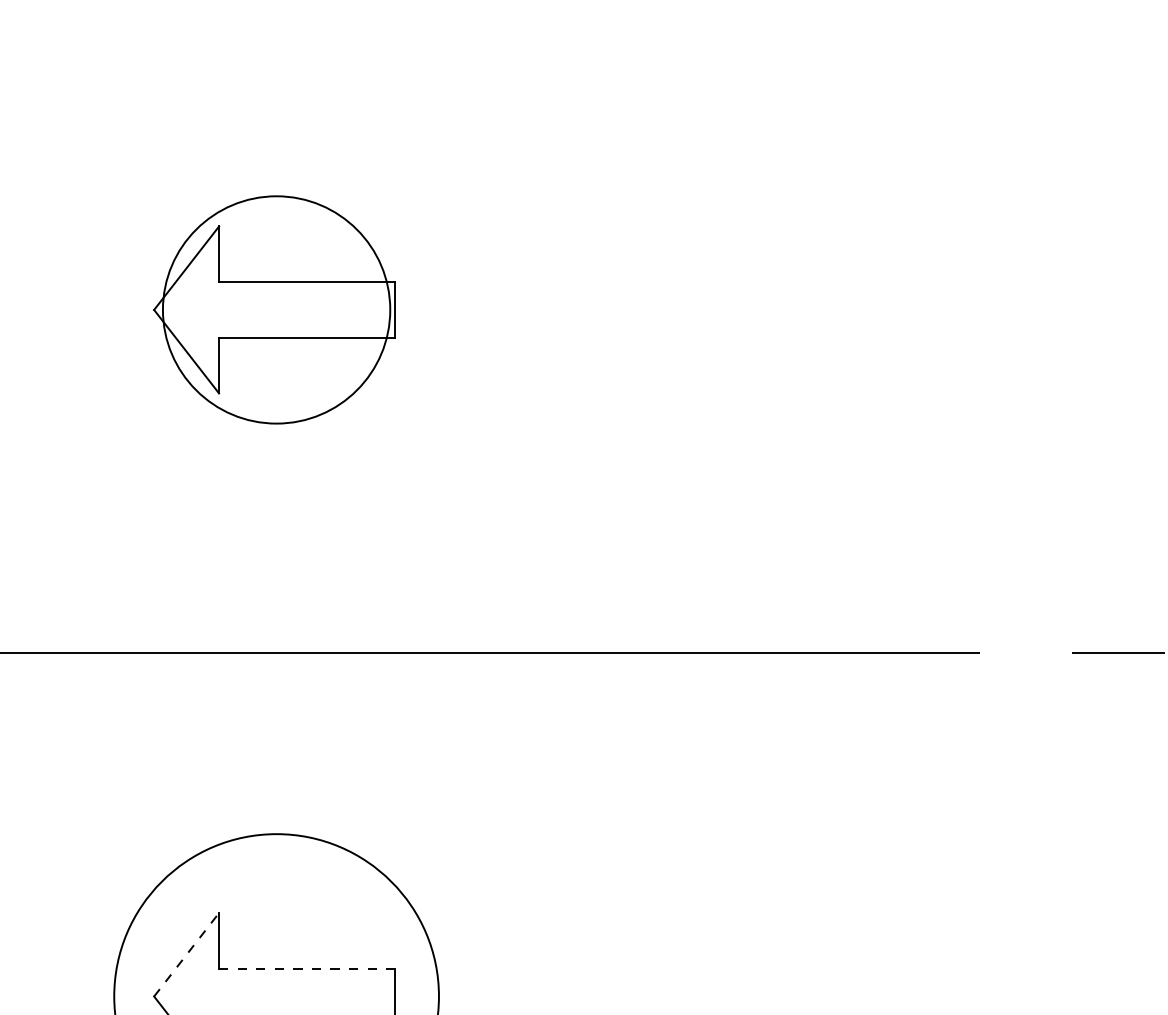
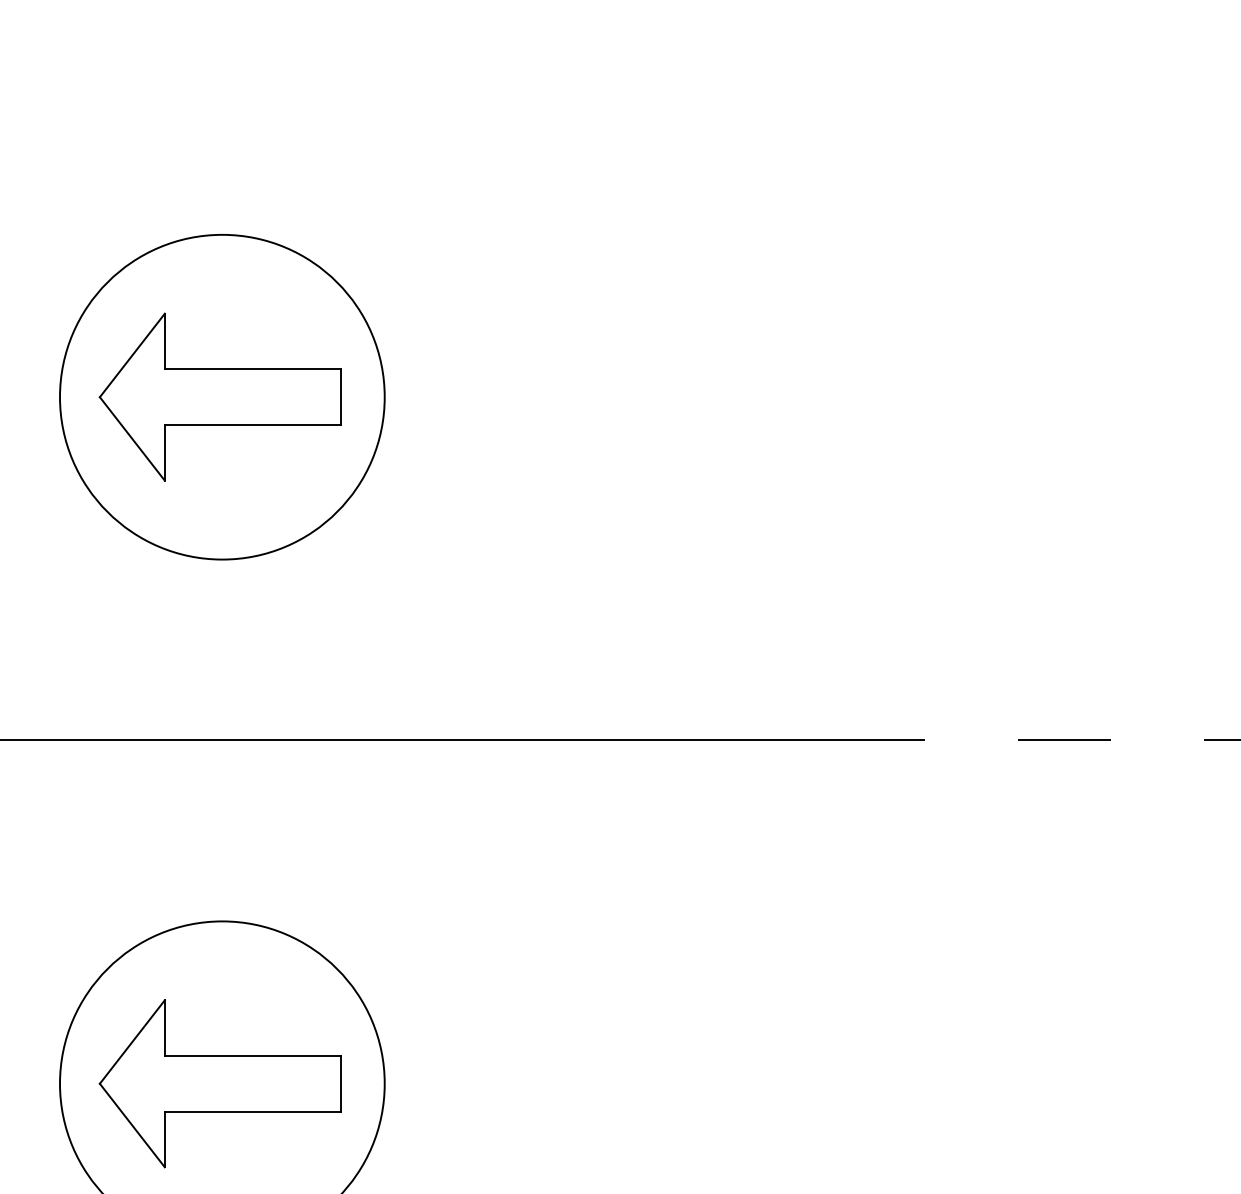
circle: (276, 309) -> (222, 396), size x1.43
line: (186, 955) -> (132, 1042), dashed -> solid
line: (307, 968) -> (253, 1055), dashed -> solid

